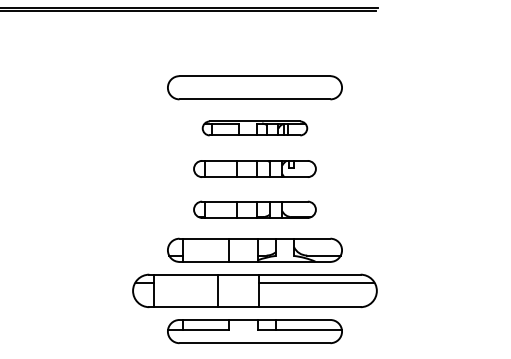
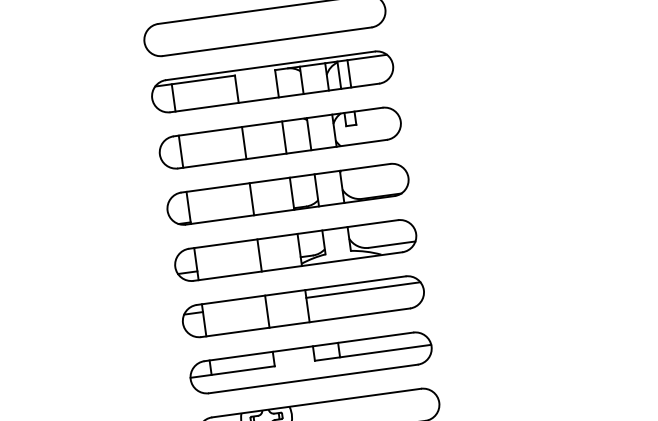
part: (254, 128) -> (271, 82), size x1.67
part: (254, 168) -> (279, 137), size x1.43
part: (254, 209) -> (287, 194), size x1.43
part: (254, 290) -> (302, 306), size x0.71

